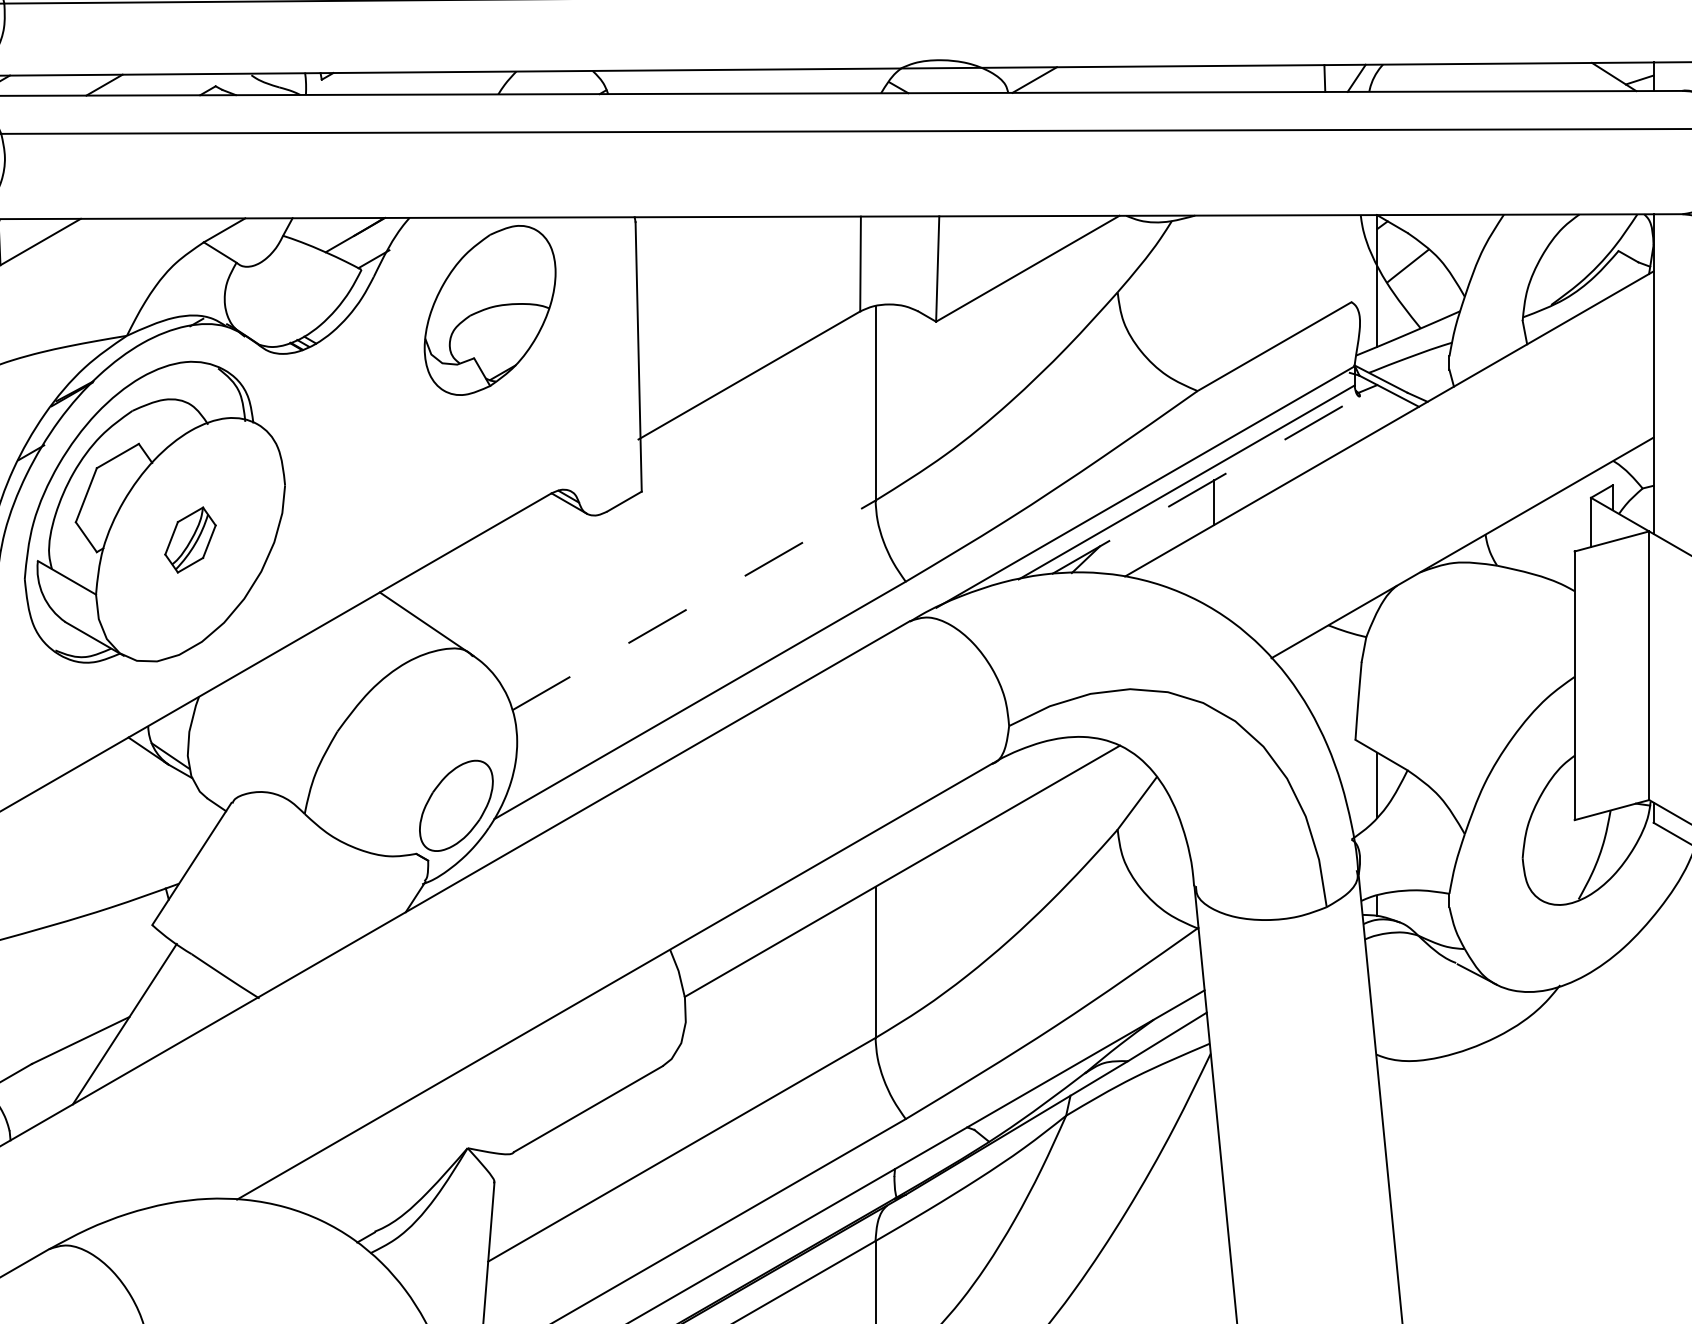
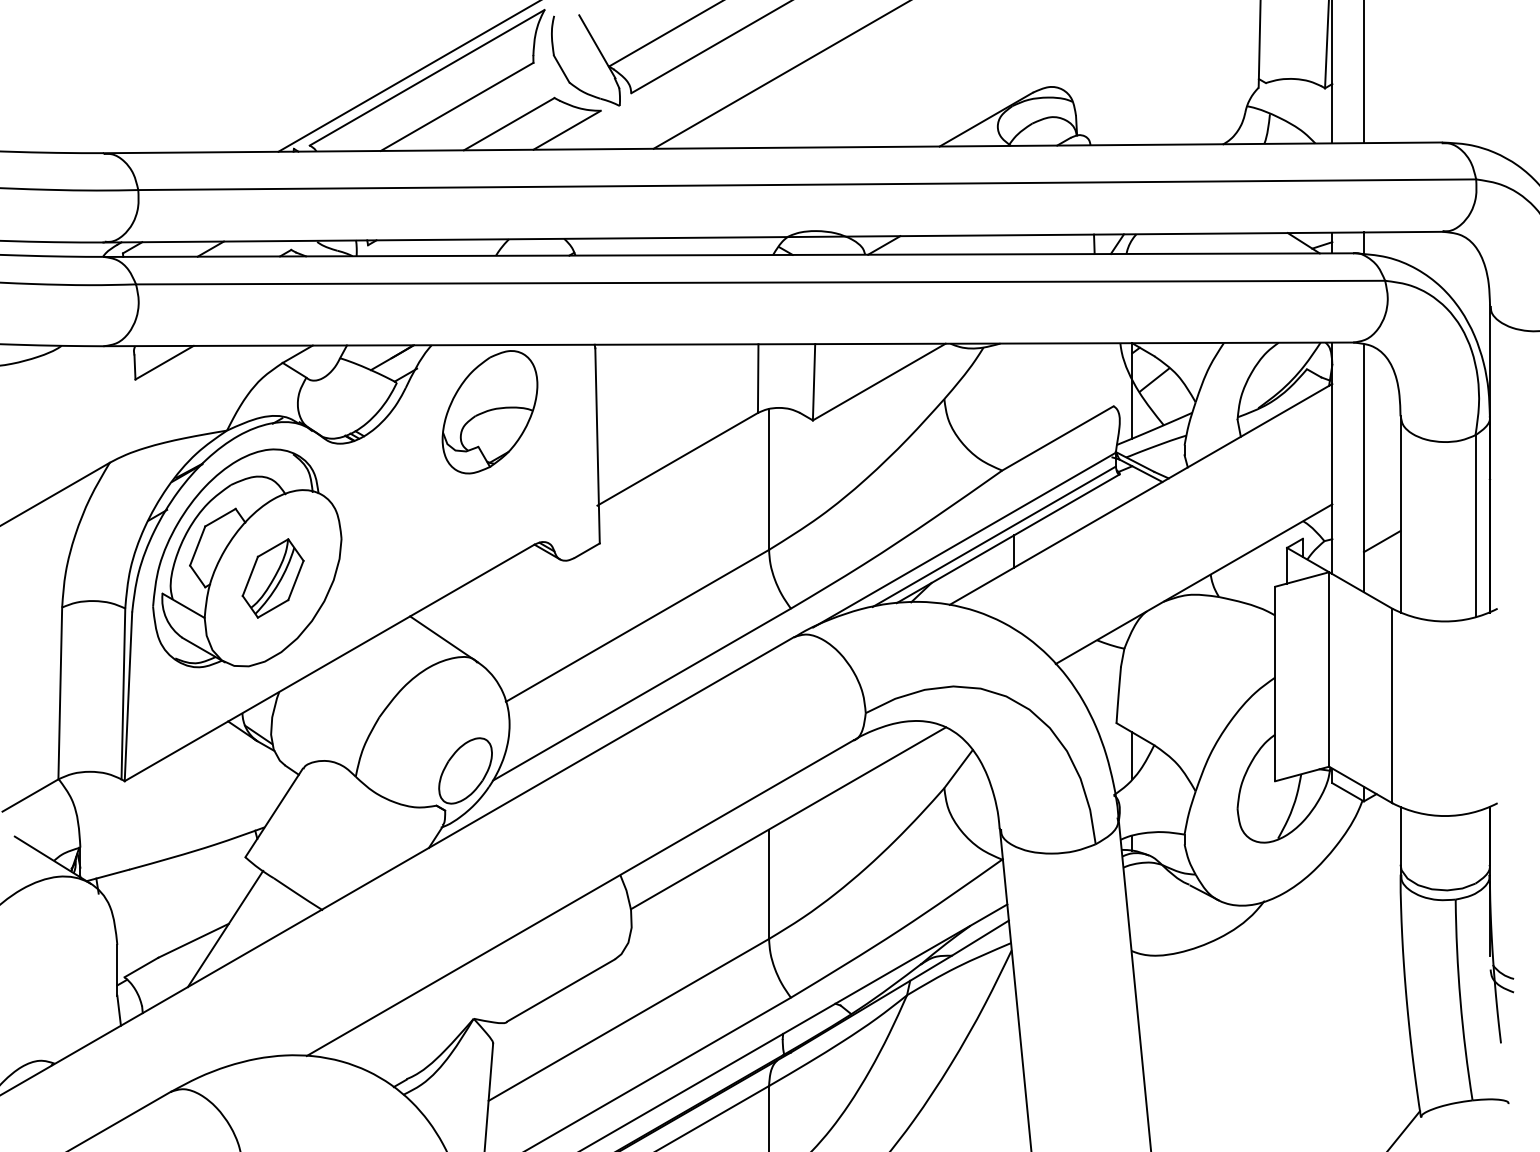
line: (1206, 484) -> (1008, 538), dashed -> solid
part: (189, 540) -> (272, 578), size x1.67
line: (693, 604) -> (637, 625), dashed -> solid

